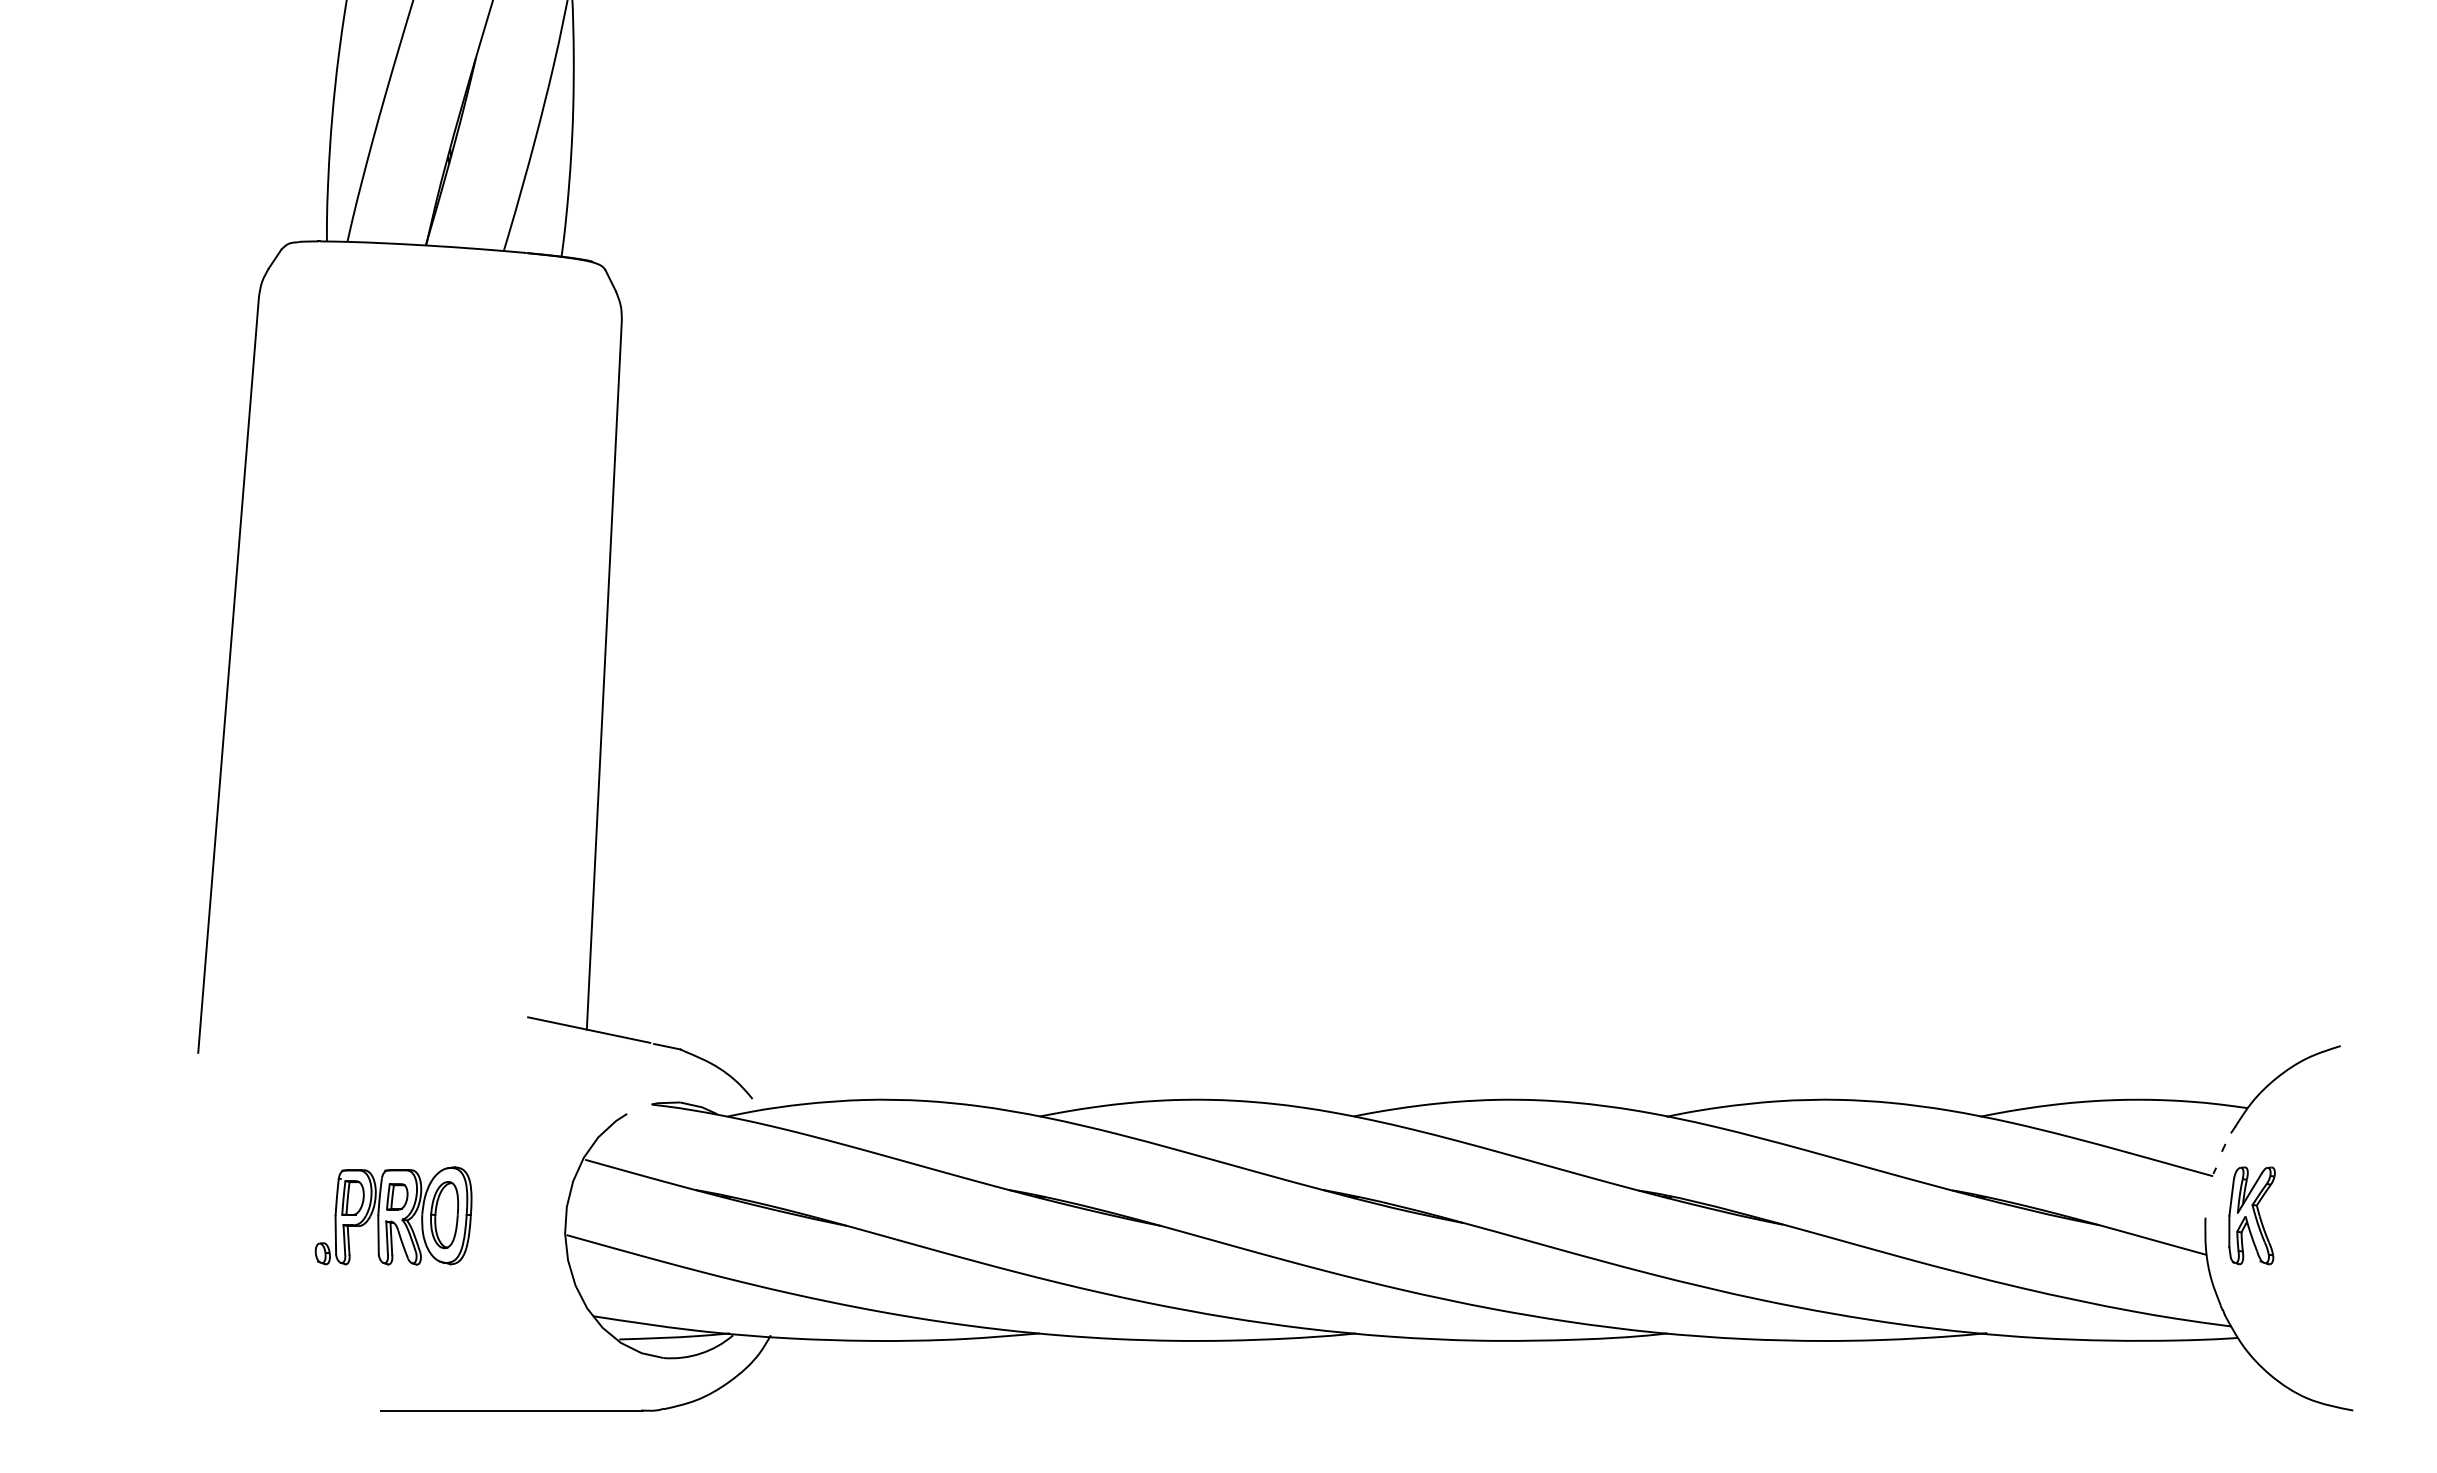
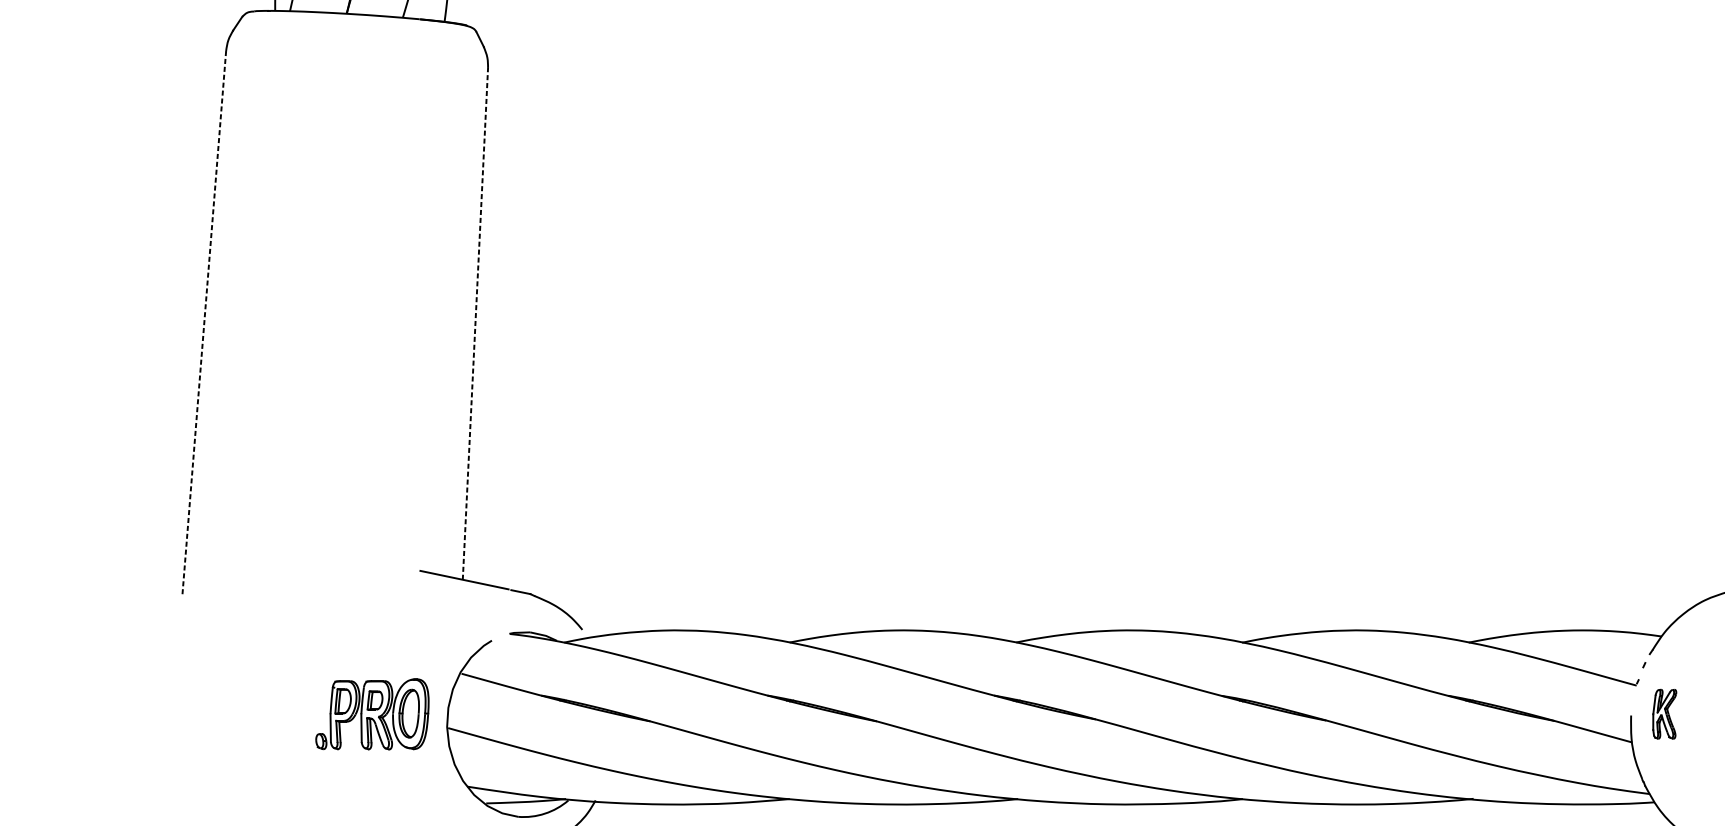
line: (228, 675) -> (204, 324), solid -> dashed
line: (604, 675) -> (475, 324), solid -> dashed
part: (393, 1215) -> (372, 713), moved
part: (2251, 1215) -> (1664, 713), size x0.7

